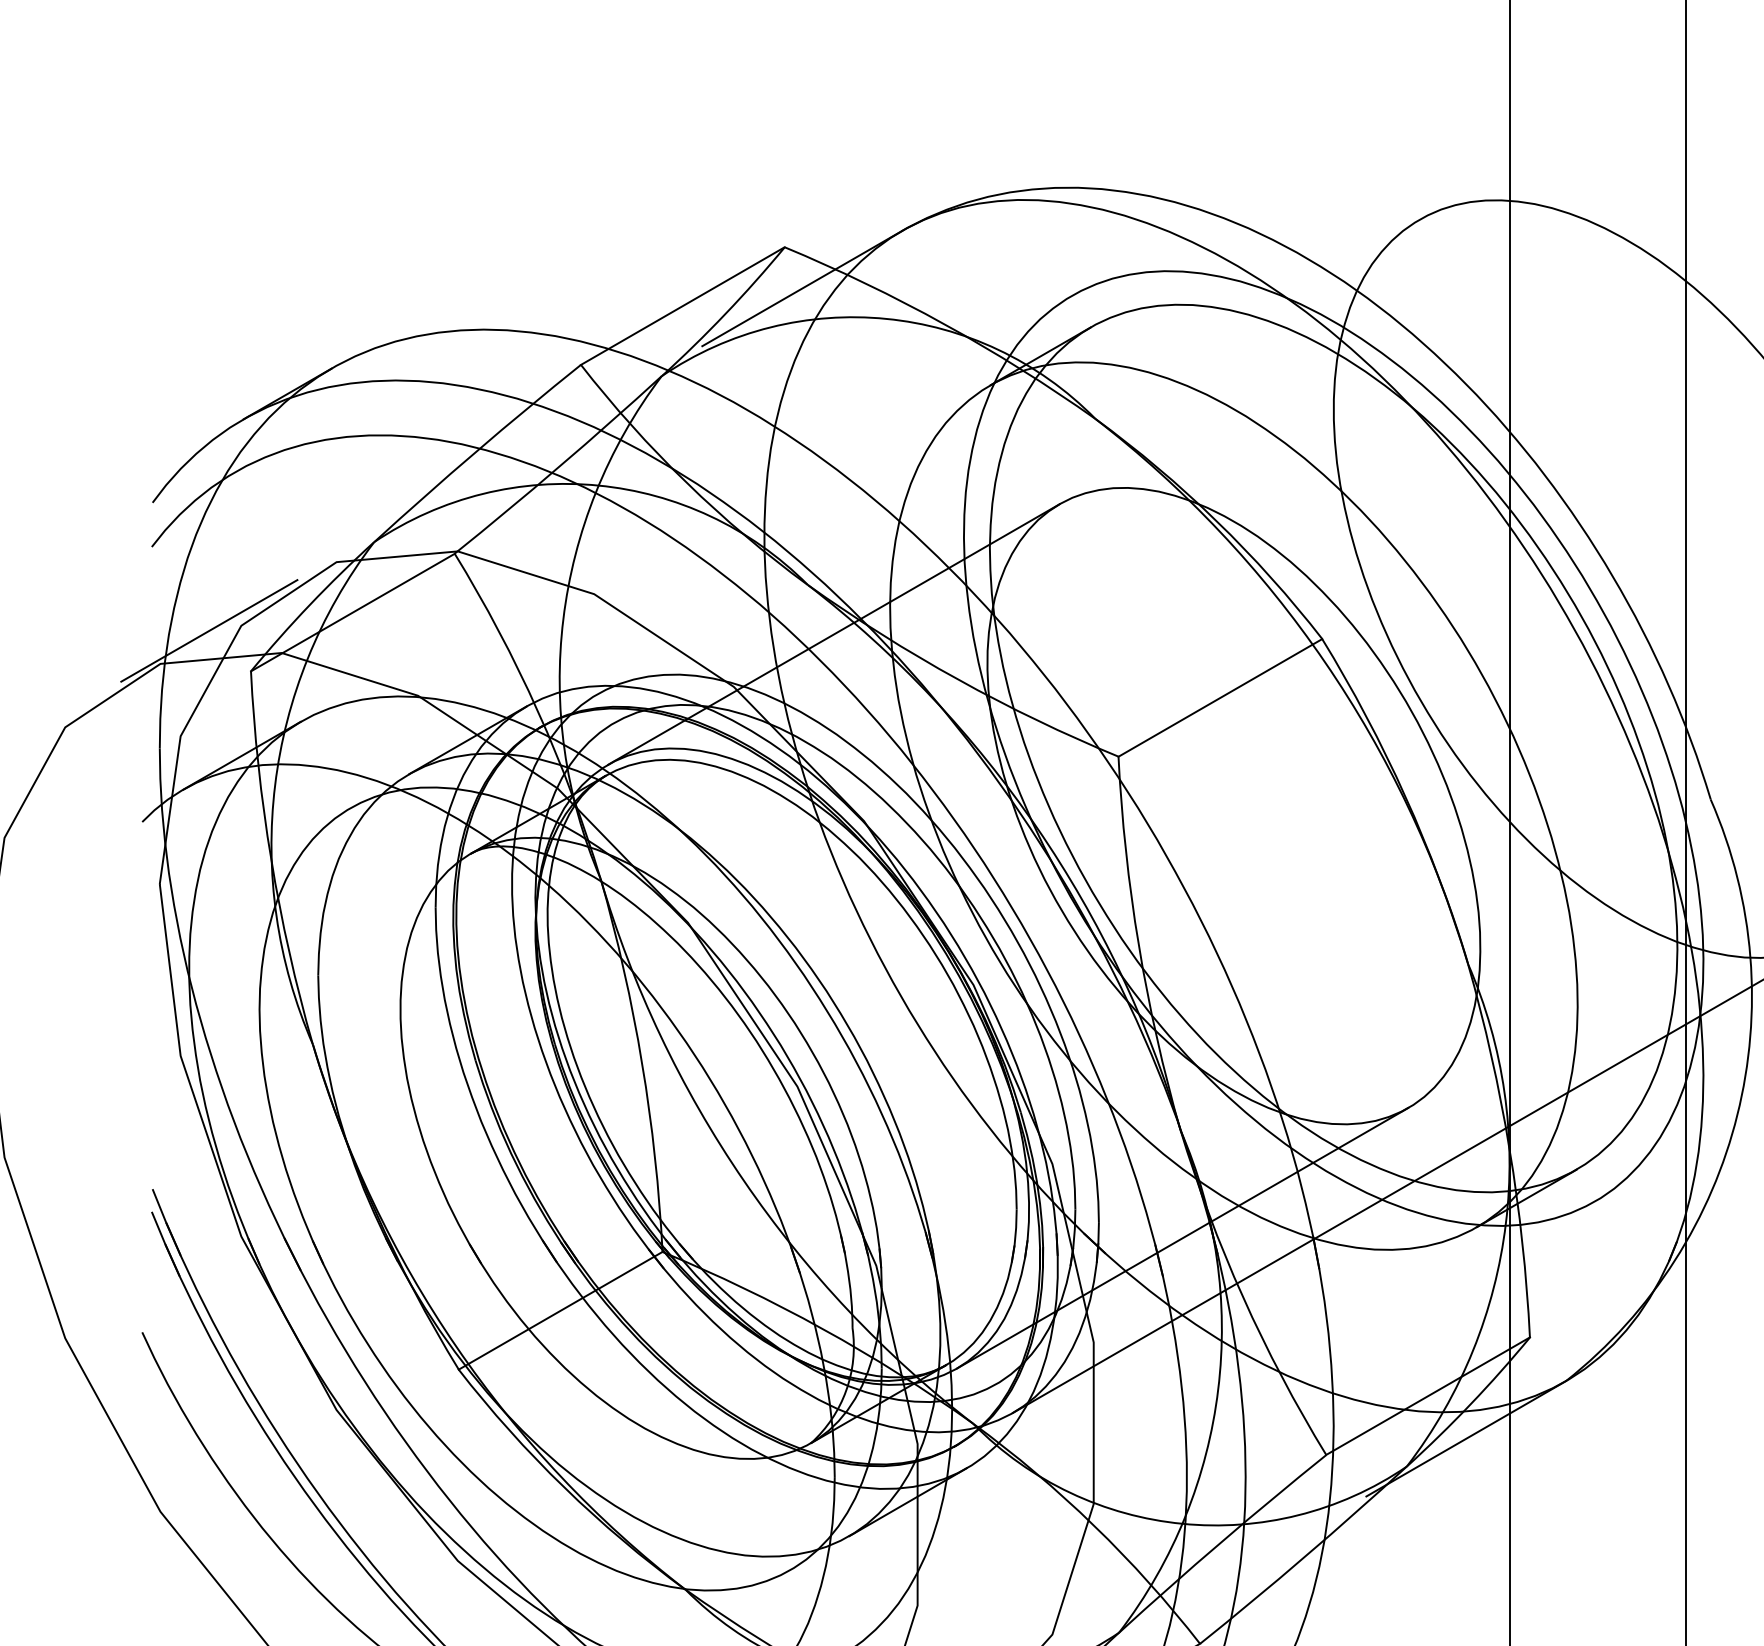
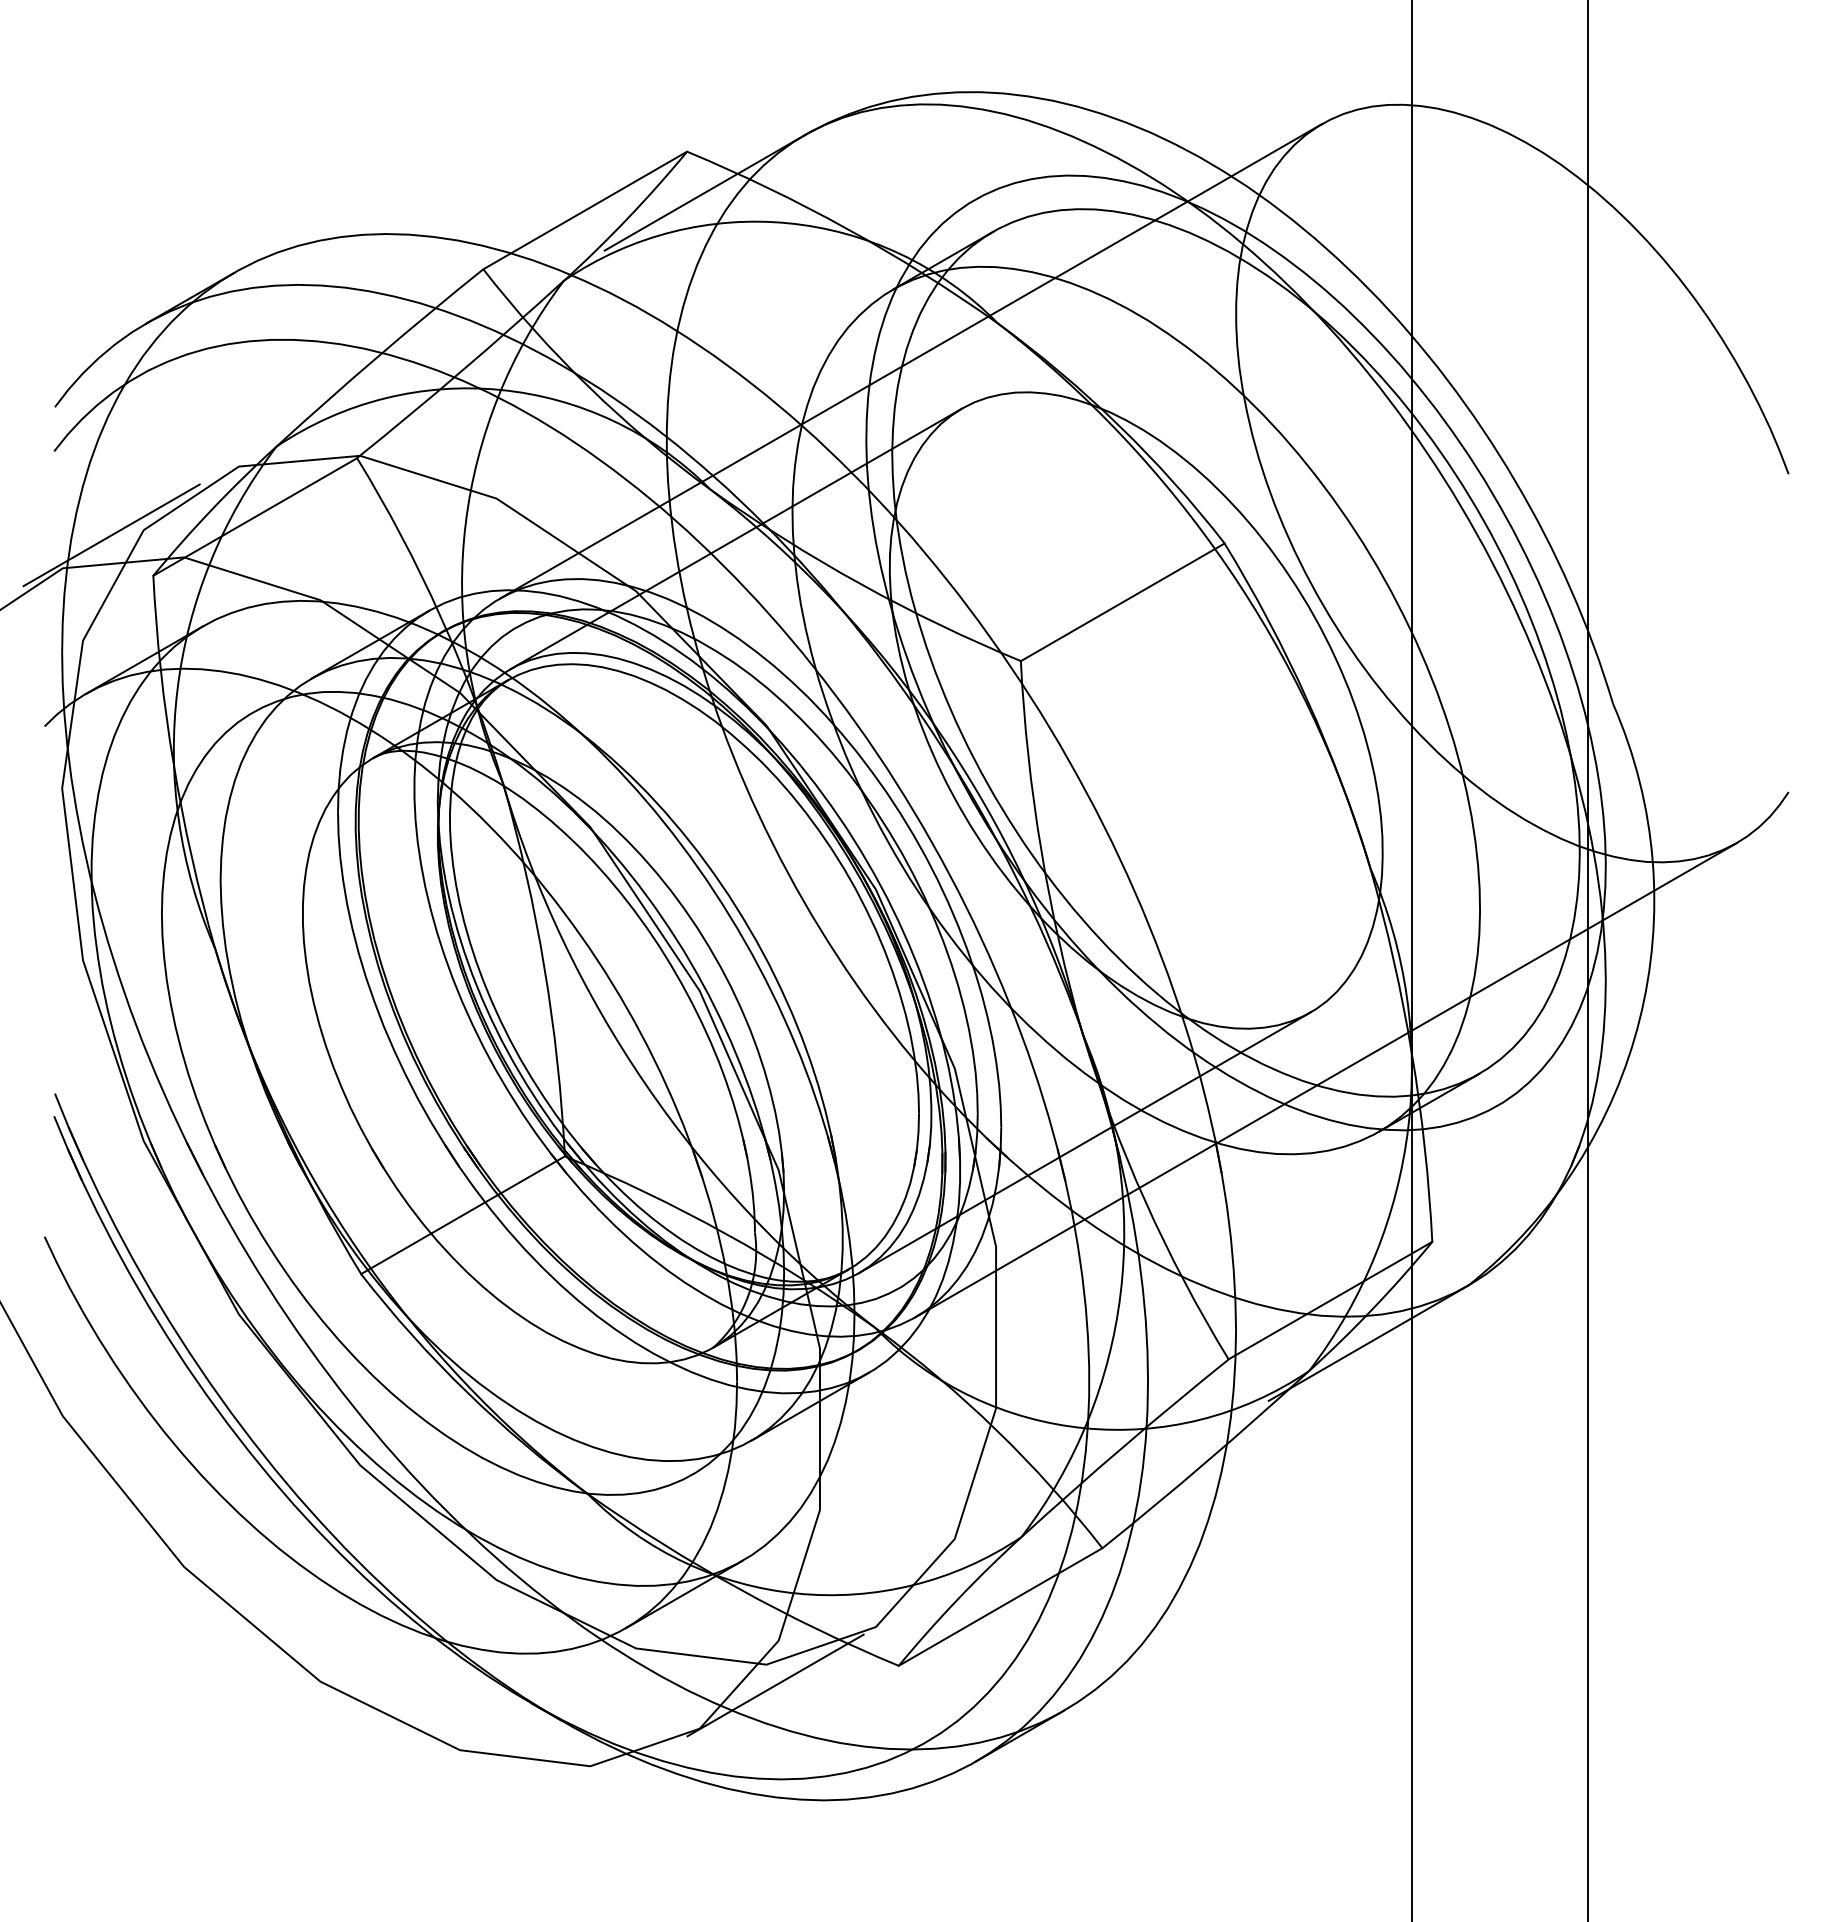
line: (1009, 457) -> (911, 361), added

